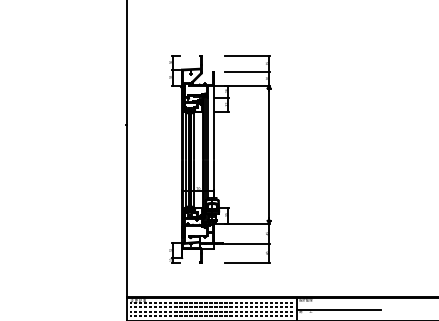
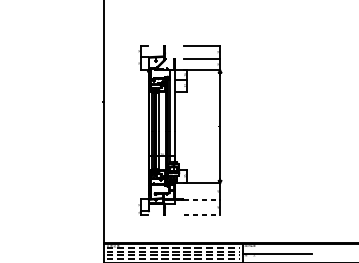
line: (247, 244) -> (202, 200), solid -> dashed
line: (247, 262) -> (202, 214), solid -> dashed

